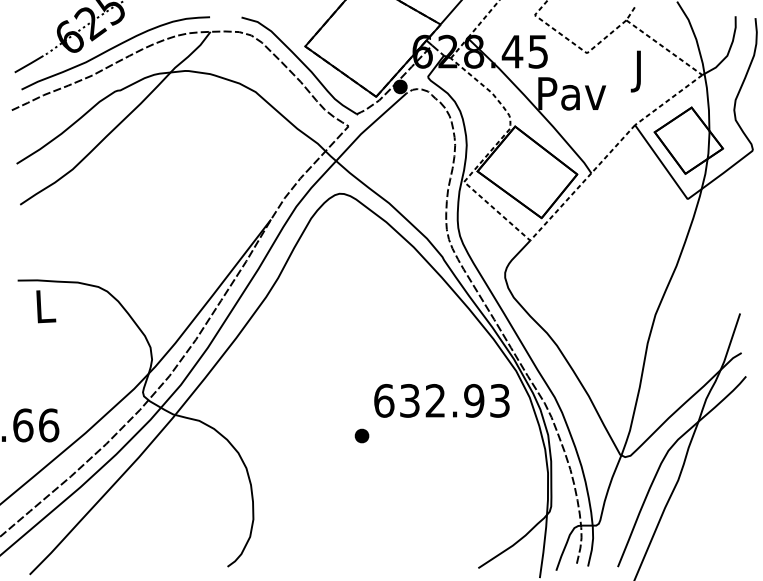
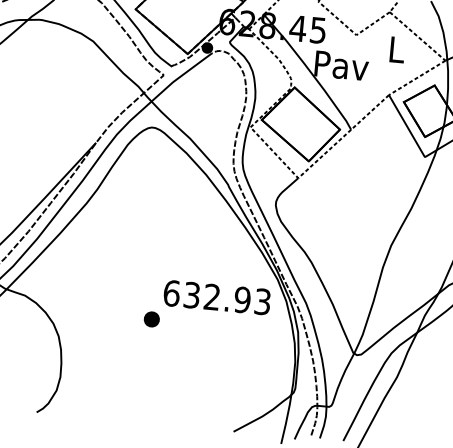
text: (639, 71) -> (396, 53), J -> L
part: (361, 435) -> (151, 318), size x1.4

